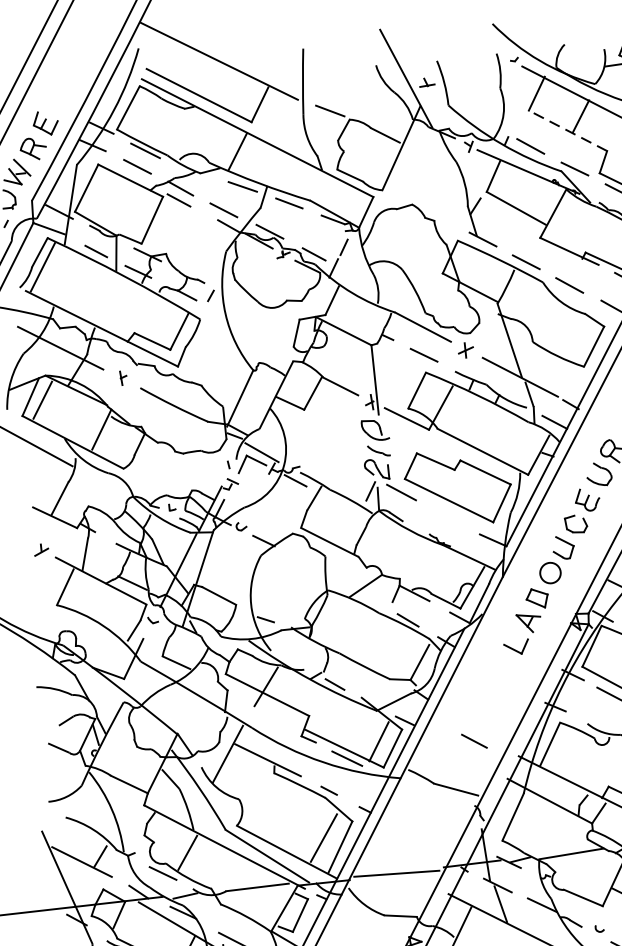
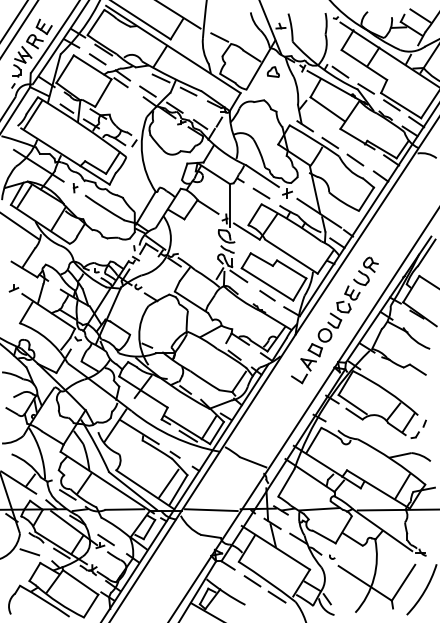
line: (566, 130) -> (363, 64), dashed -> solid
part: (421, 156) -> (272, 71), added
line: (474, 740) -> (267, 295), moved

